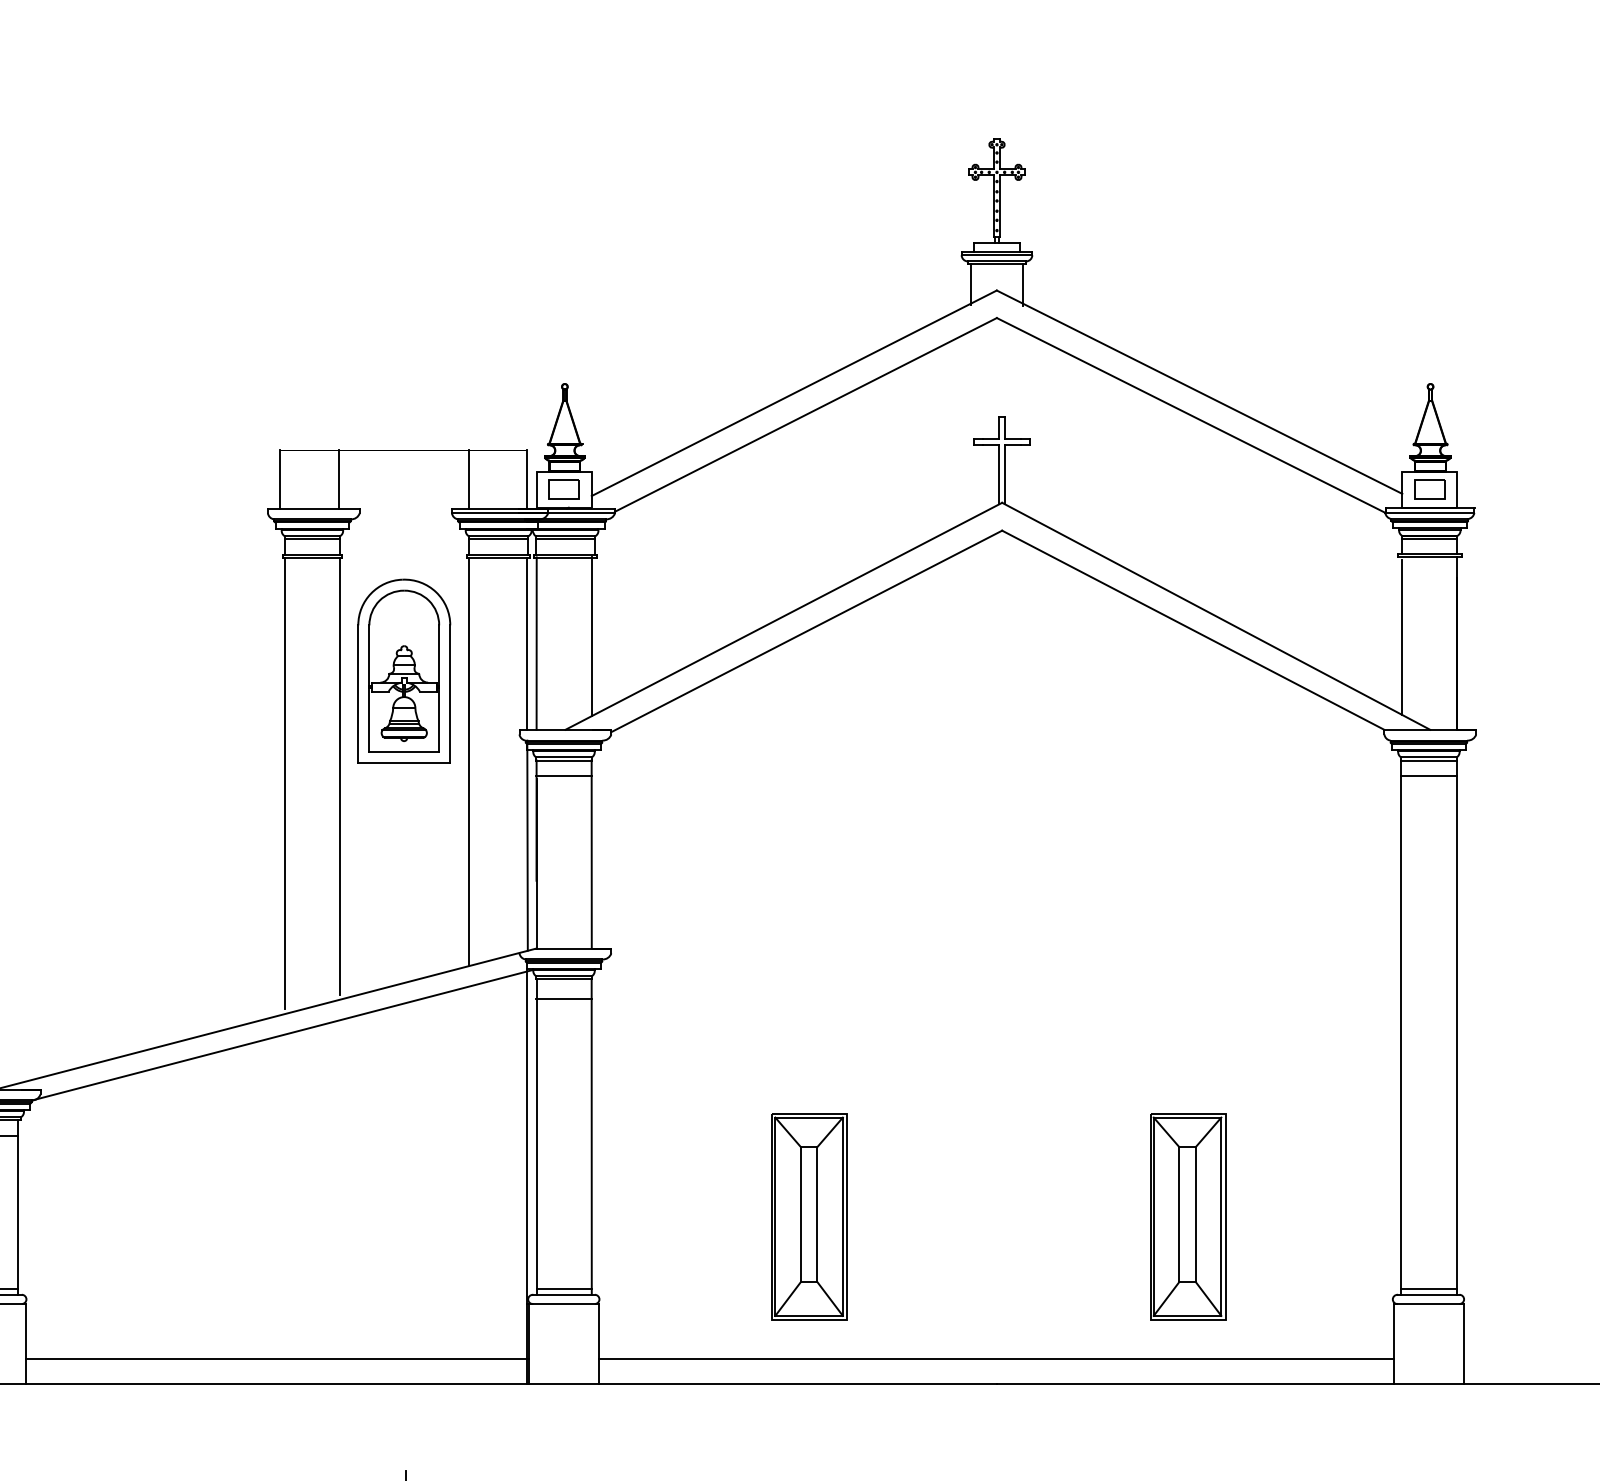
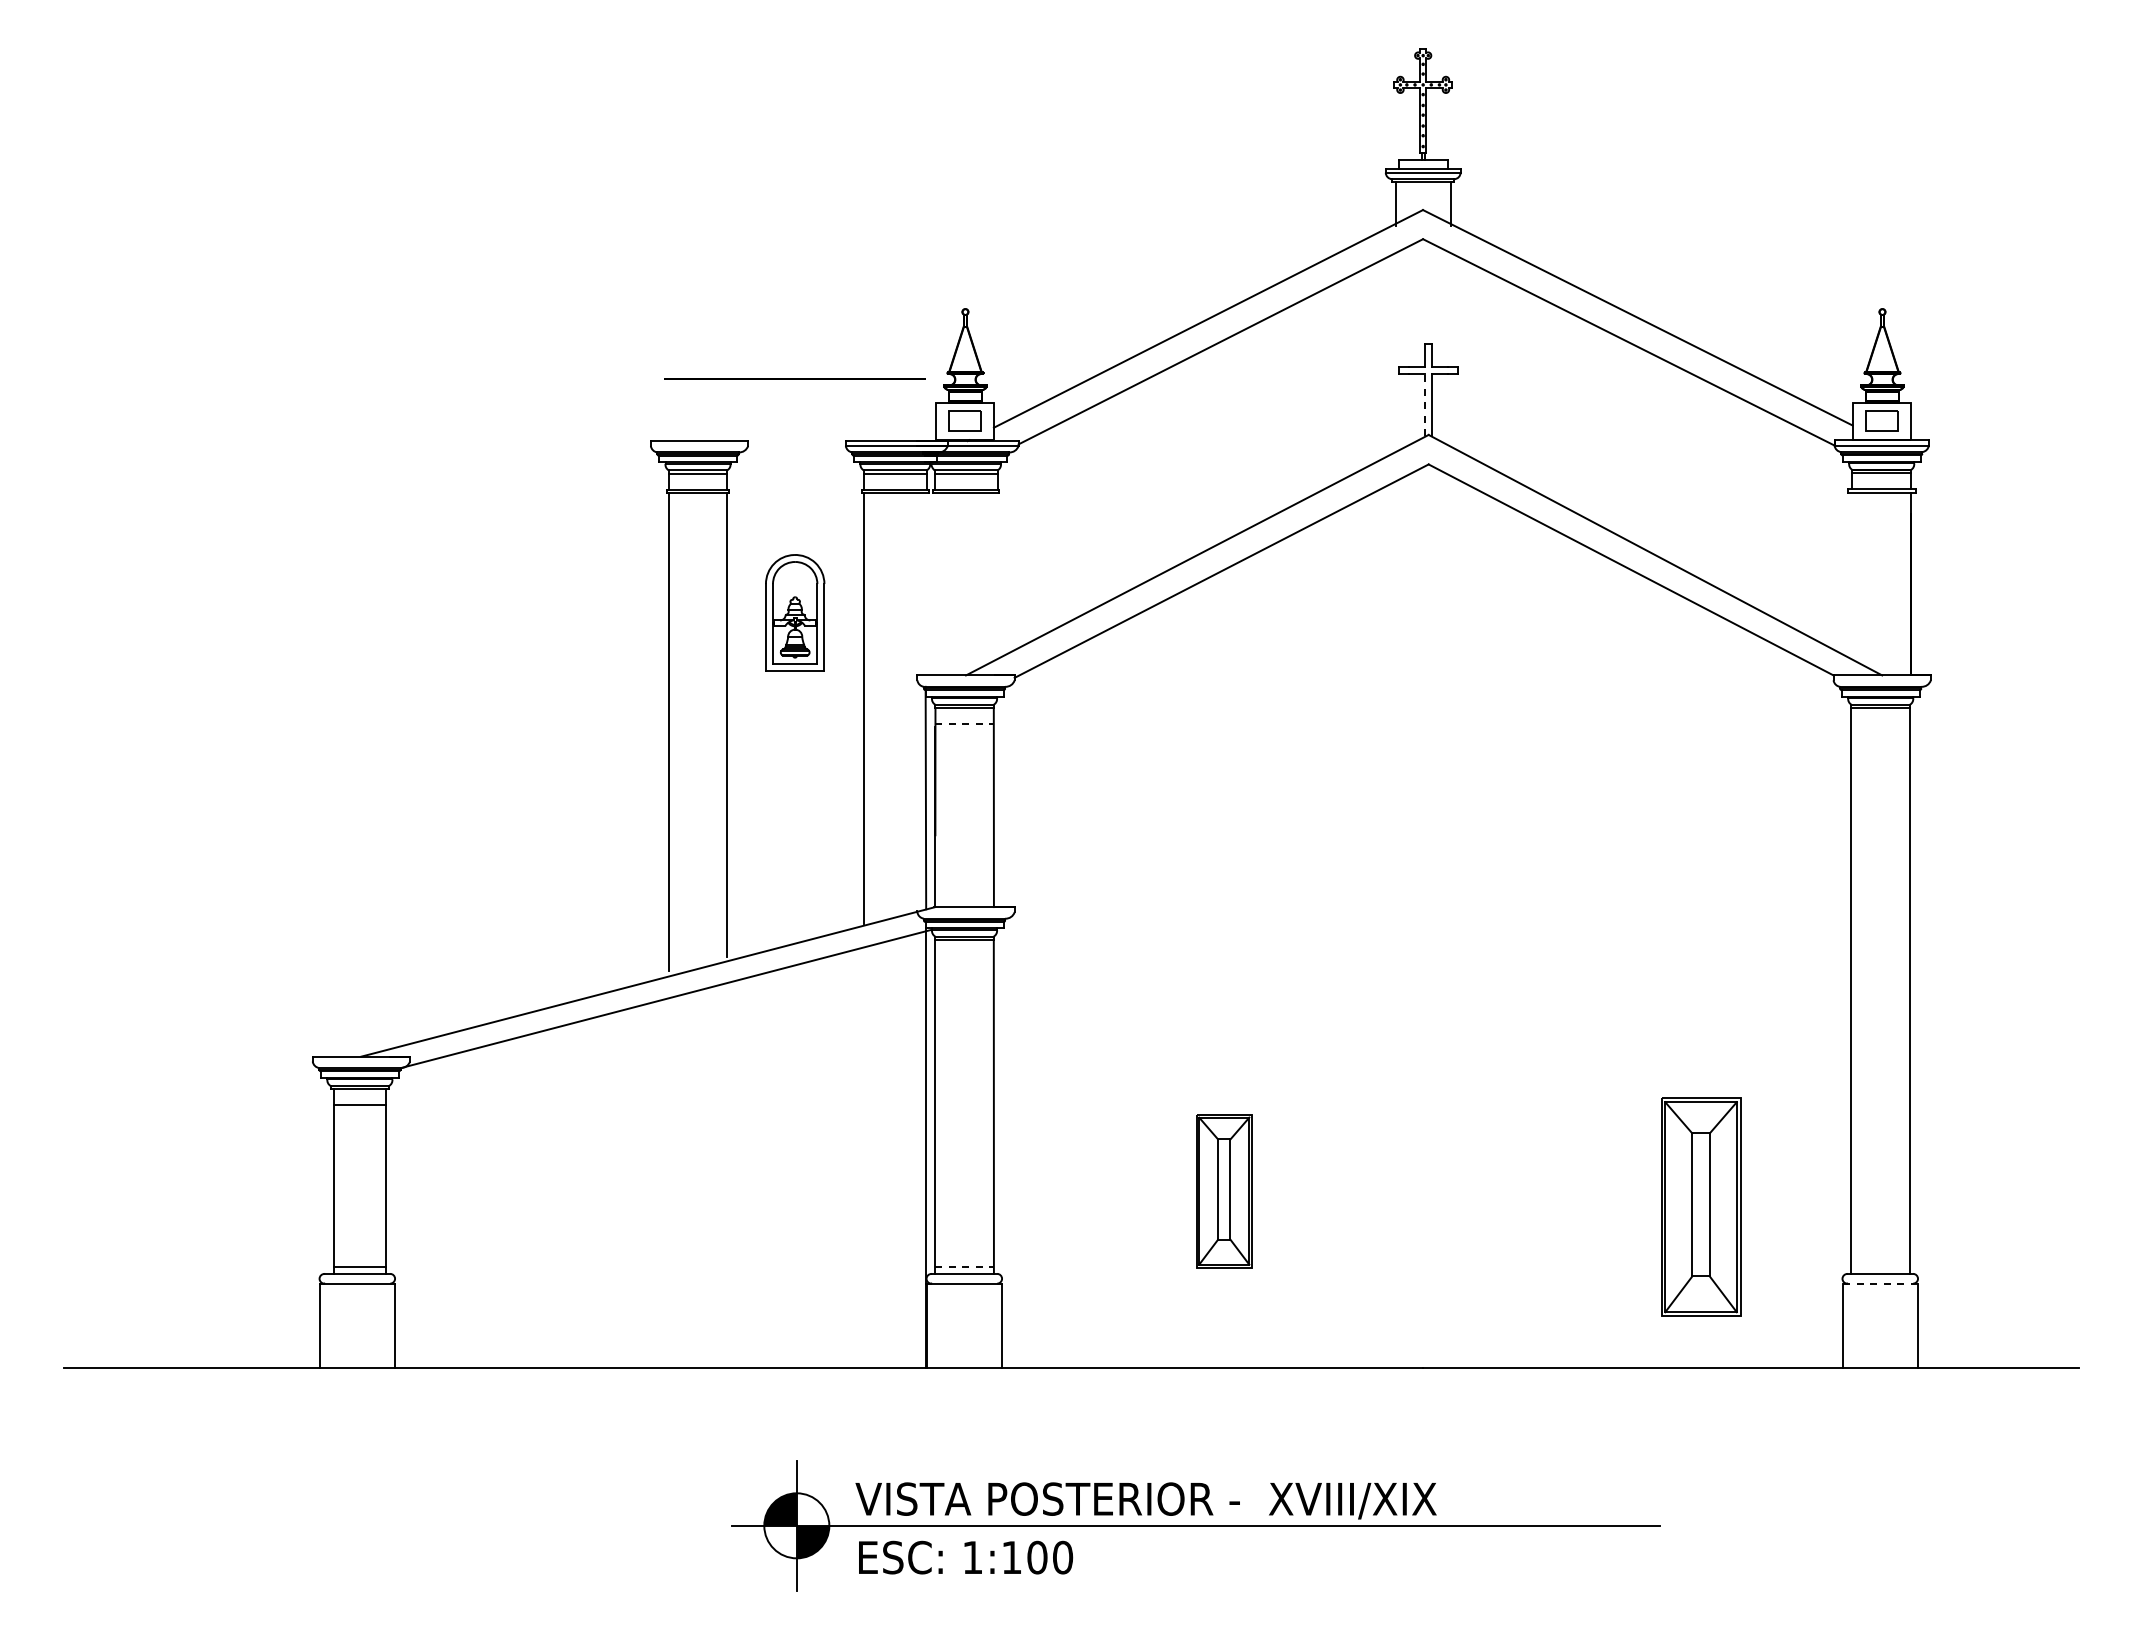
line: (999, 474) -> (1425, 404), solid -> dashed
line: (279, 479) -> (663, 410), removed
line: (338, 479) -> (725, 410), removed
line: (468, 479) -> (863, 410), removed
line: (527, 479) -> (925, 410), removed
line: (591, 636) -> (993, 576), removed
line: (1402, 637) -> (1852, 577), removed
line: (536, 643) -> (935, 583), removed
line: (527, 644) -> (925, 584), removed
part: (403, 670) -> (794, 612), size x0.6
line: (564, 776) -> (965, 724), solid -> dashed
line: (1428, 776) -> (1880, 724), removed
line: (563, 999) -> (964, 961), removed
part: (809, 1216) -> (1224, 1190), size x0.7
part: (1187, 1216) -> (1701, 1206), moved
line: (564, 1288) -> (965, 1267), solid -> dashed
line: (1428, 1288) -> (1880, 1267), removed
line: (1429, 1303) -> (1881, 1283), solid -> dashed
line: (277, 1359) -> (661, 1342), removed
line: (996, 1359) -> (1422, 1342), removed

